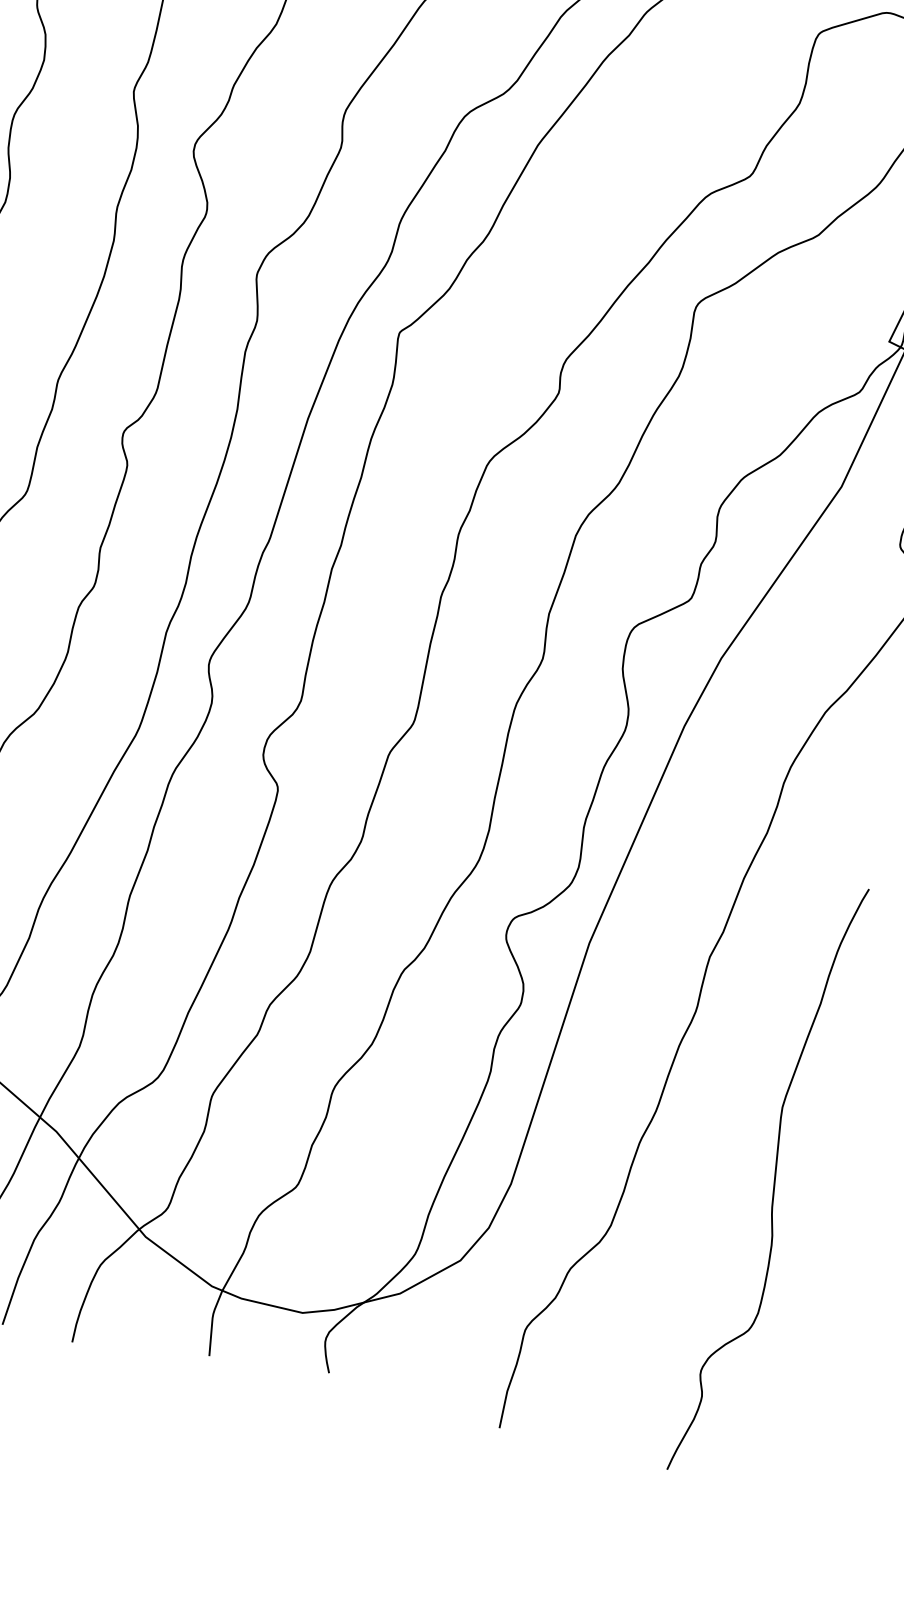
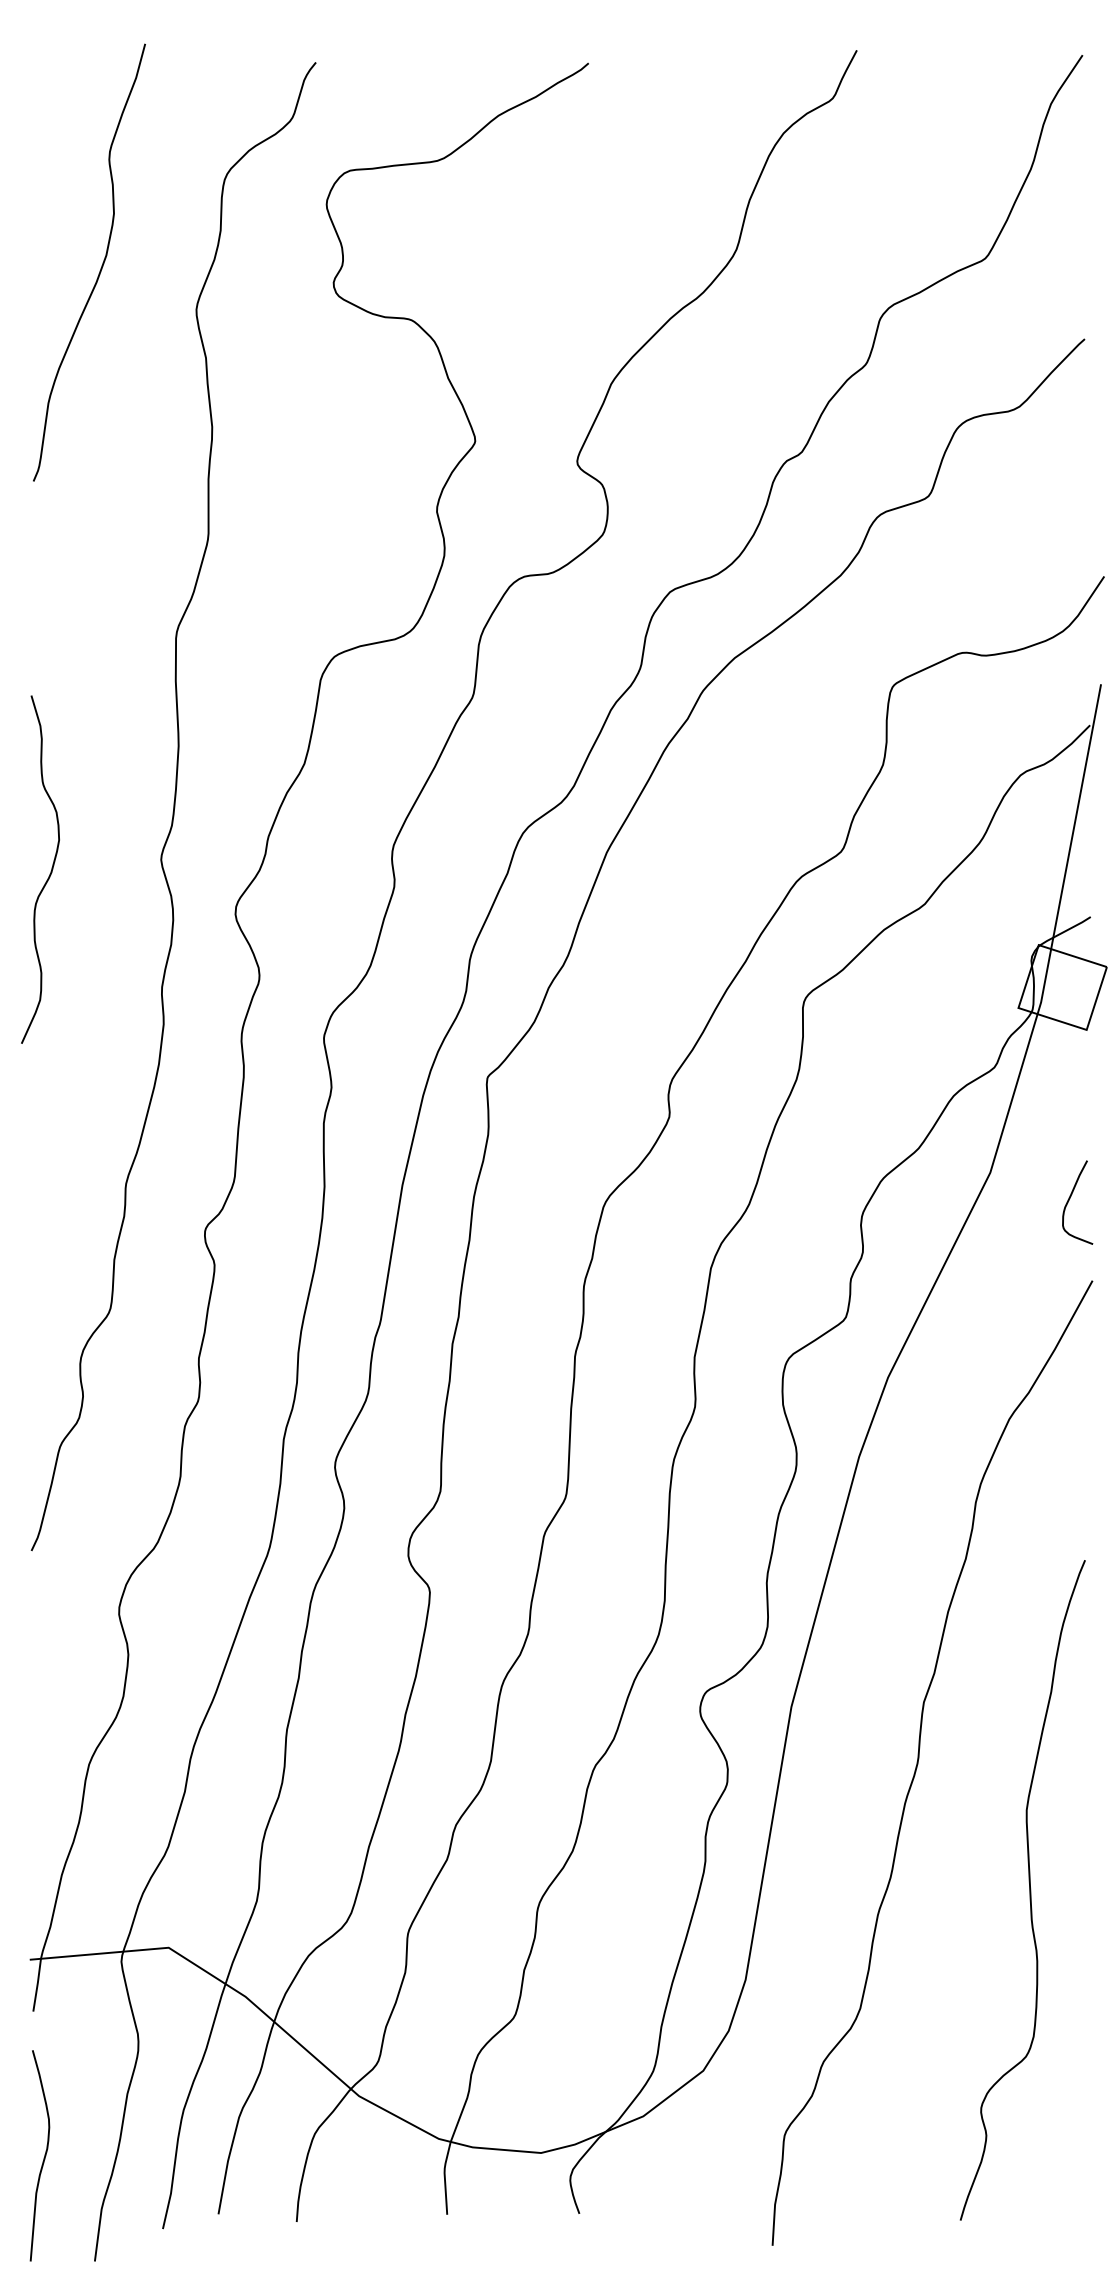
curve: (774, 1180) -> (1029, 1890), moved

